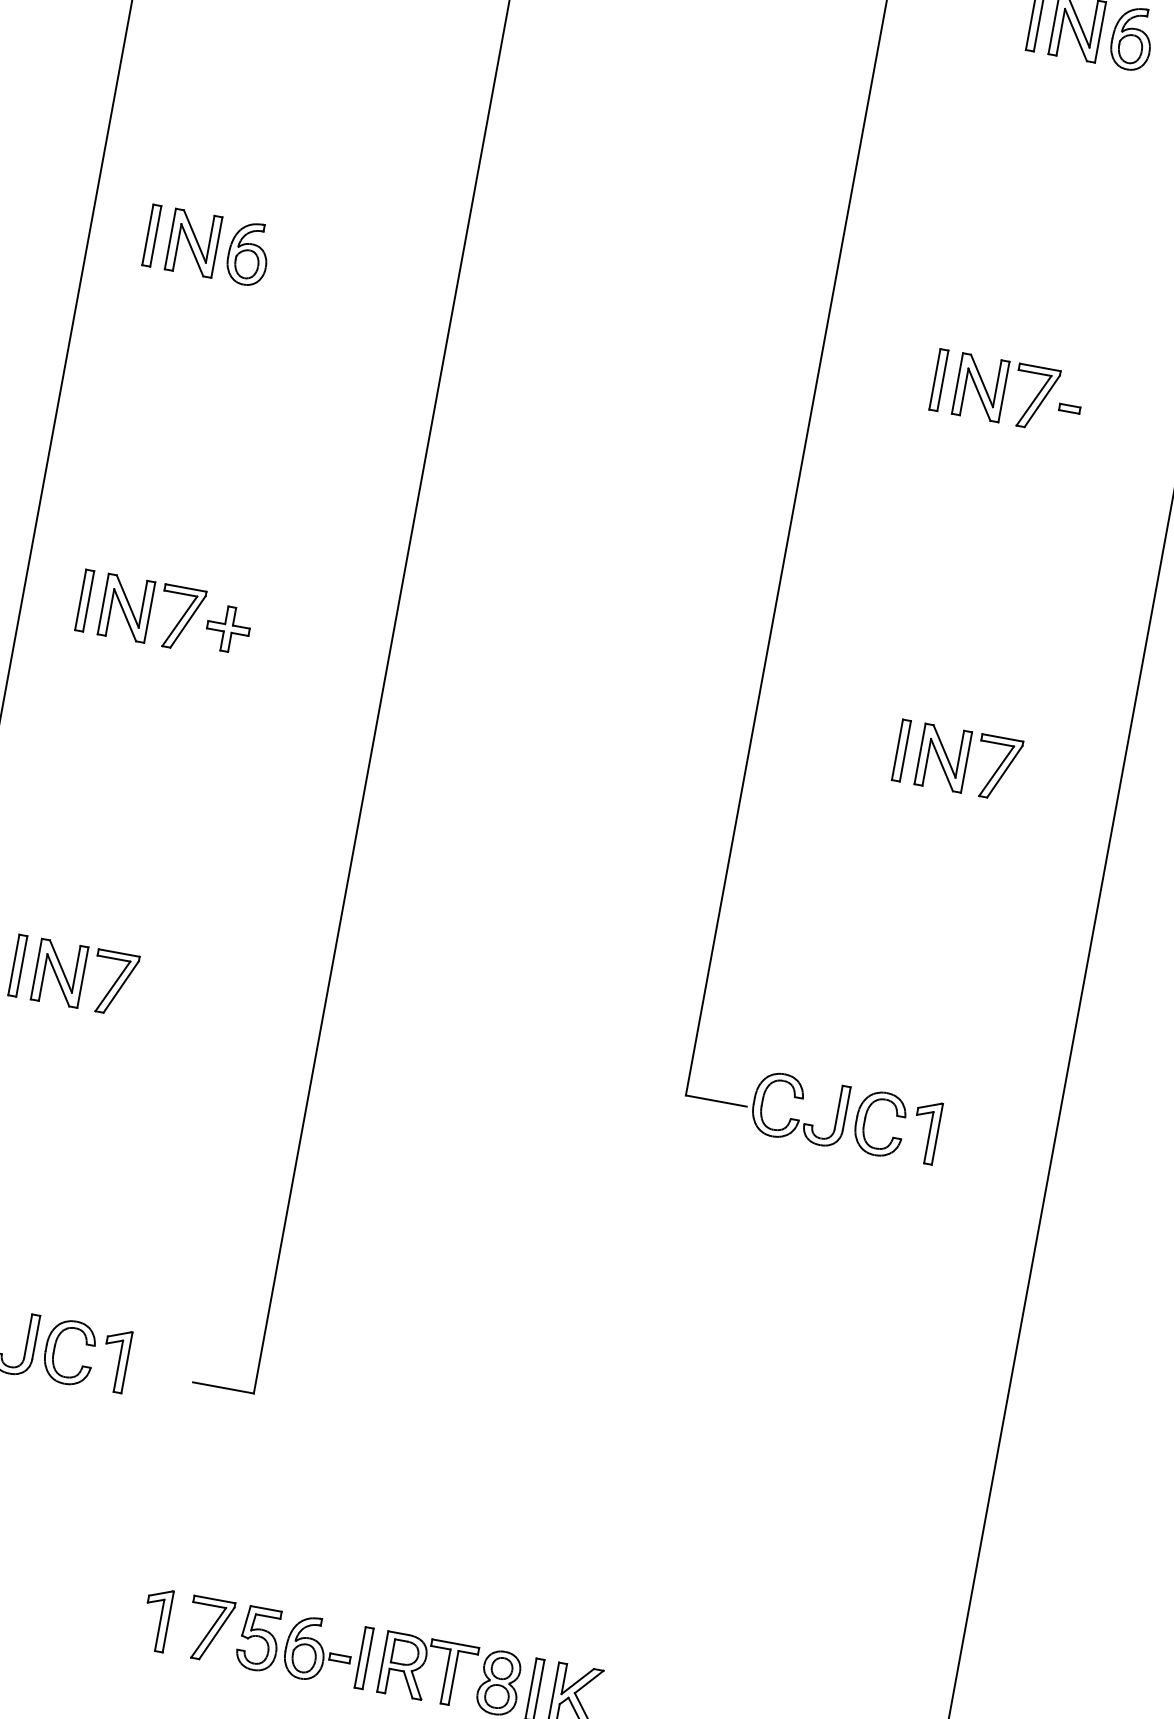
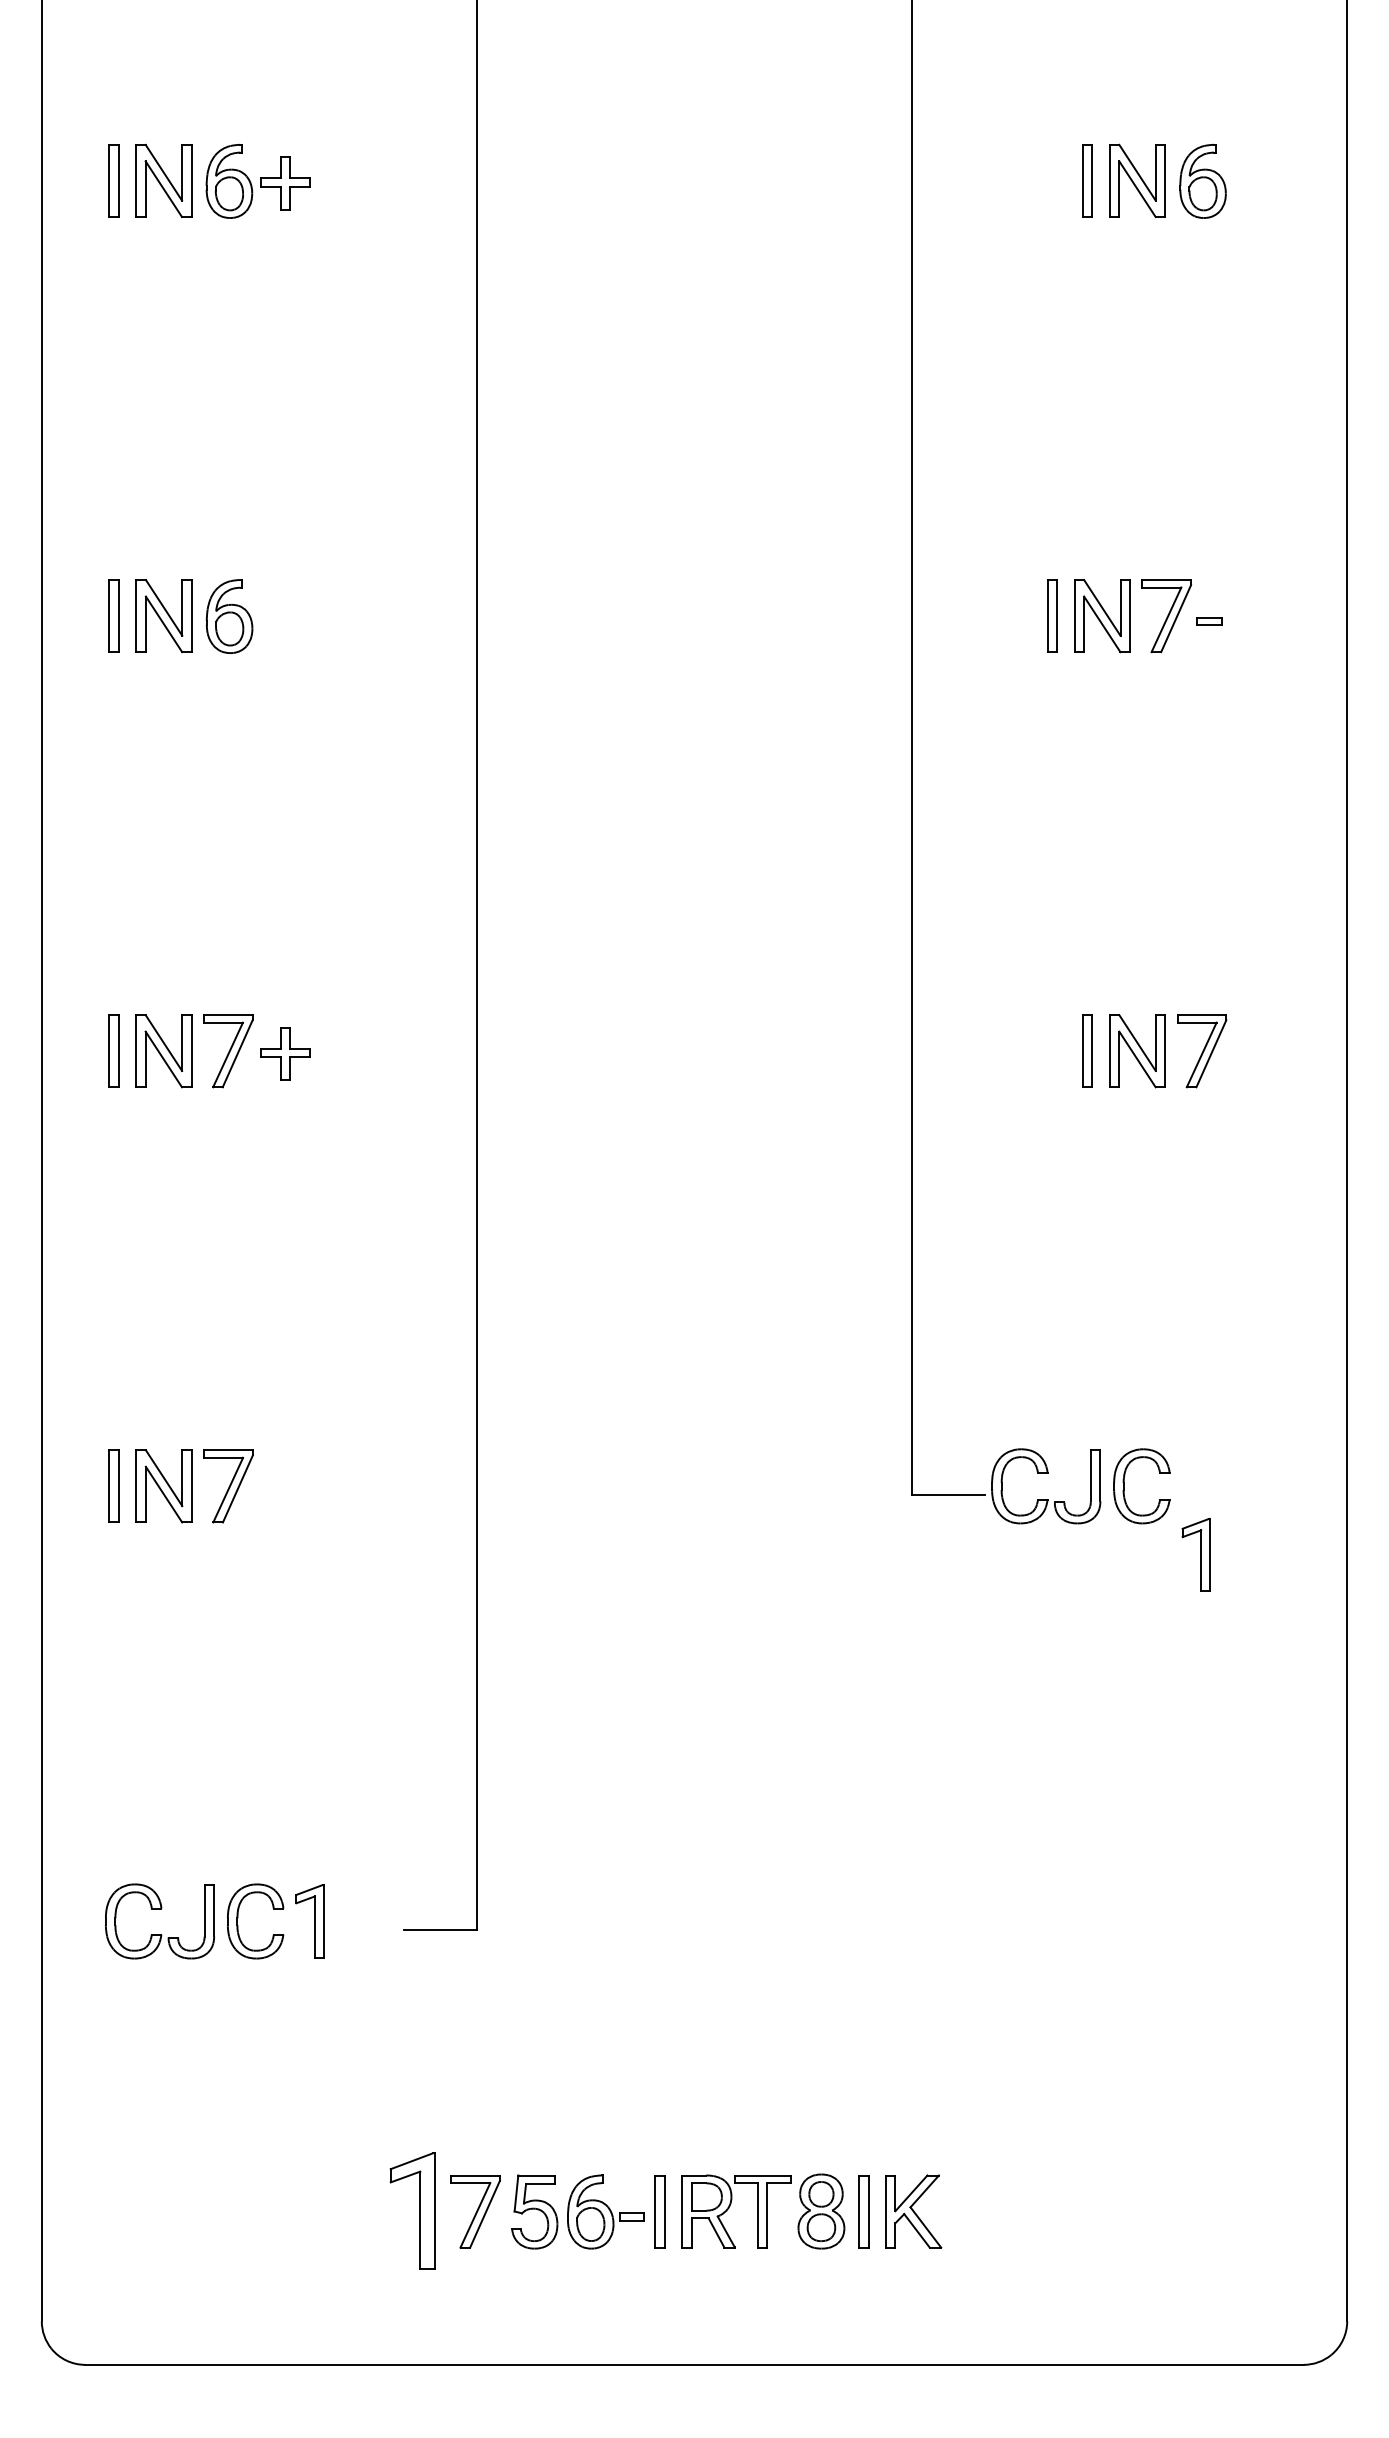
part: (925, 1131) -> (1195, 1554), moved
part: (156, 1619) -> (412, 2211), size x1.6

